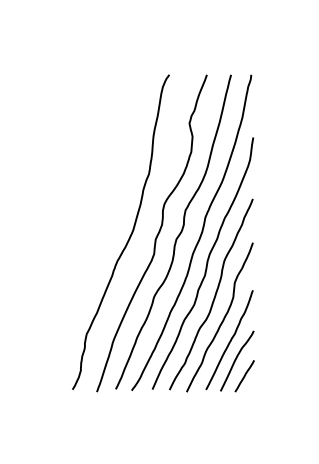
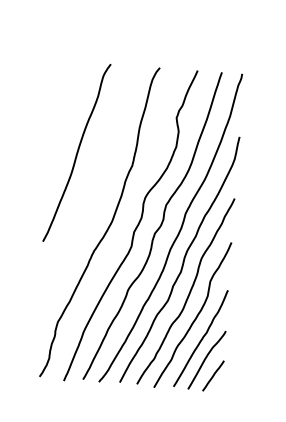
curve: (93, 164) -> (77, 152), added

